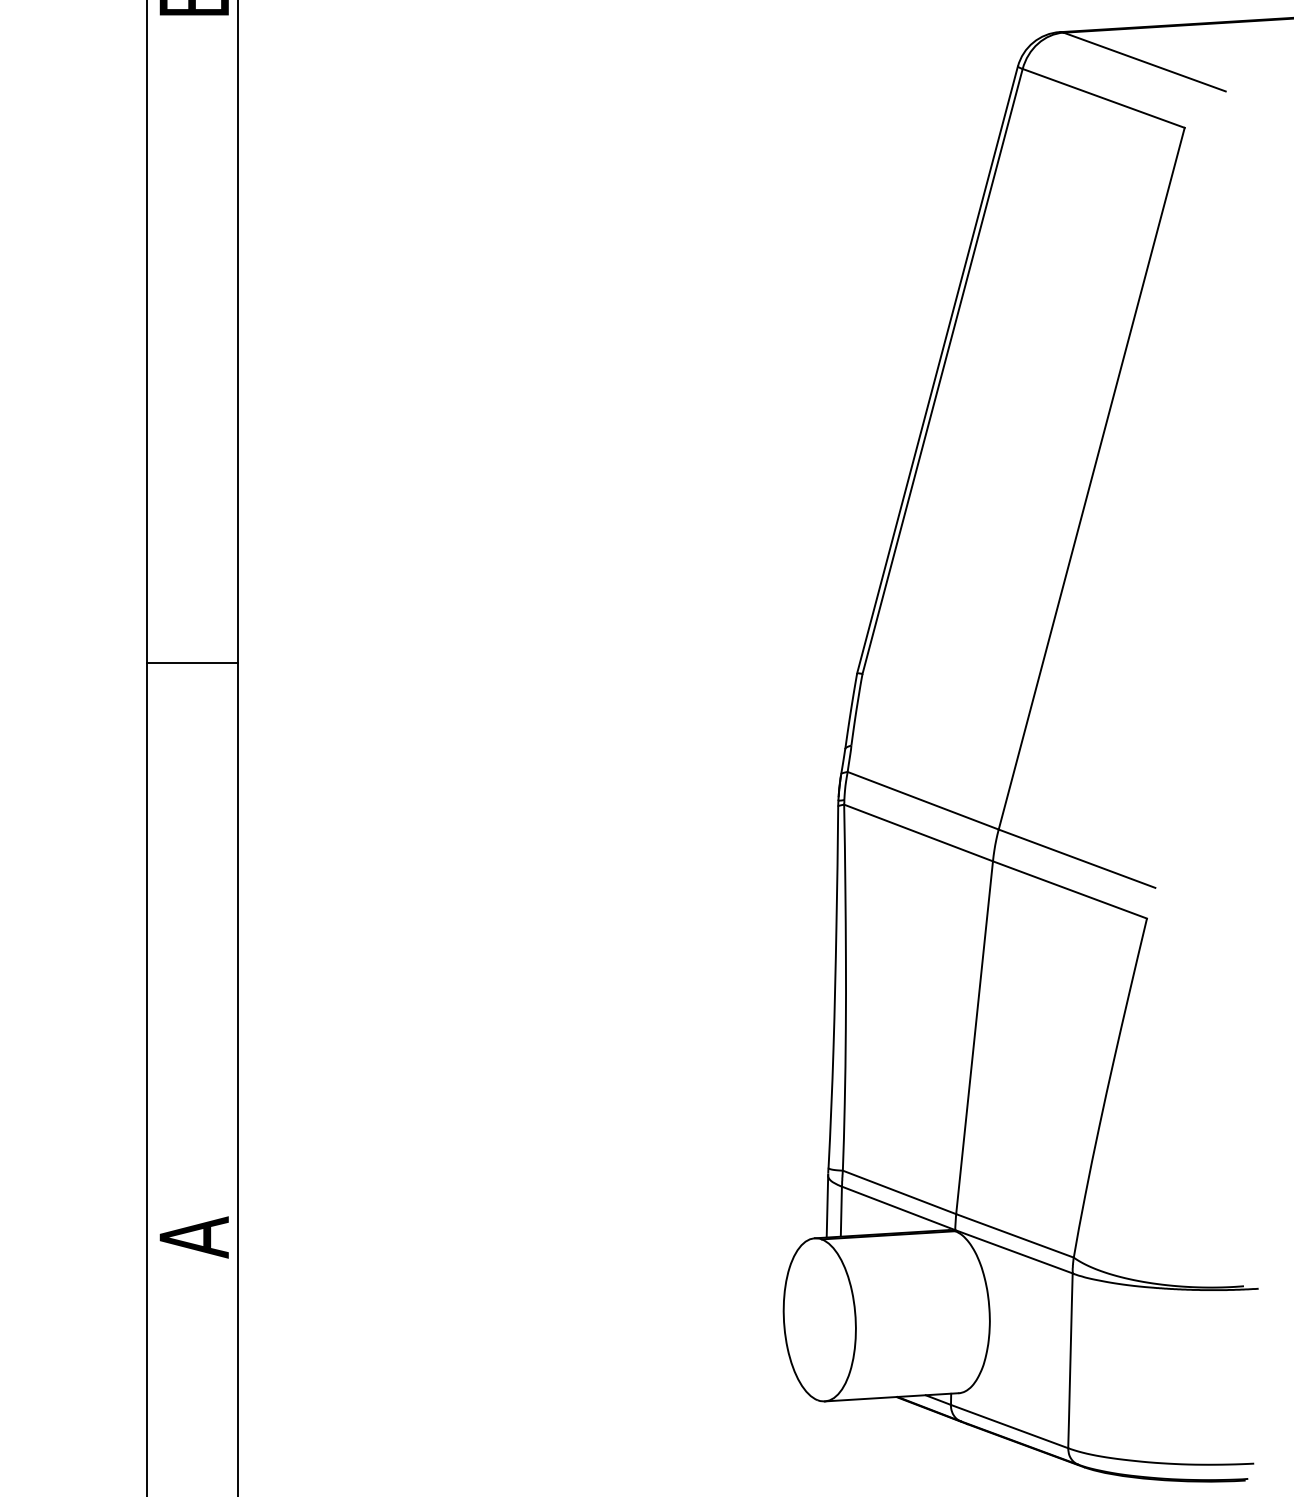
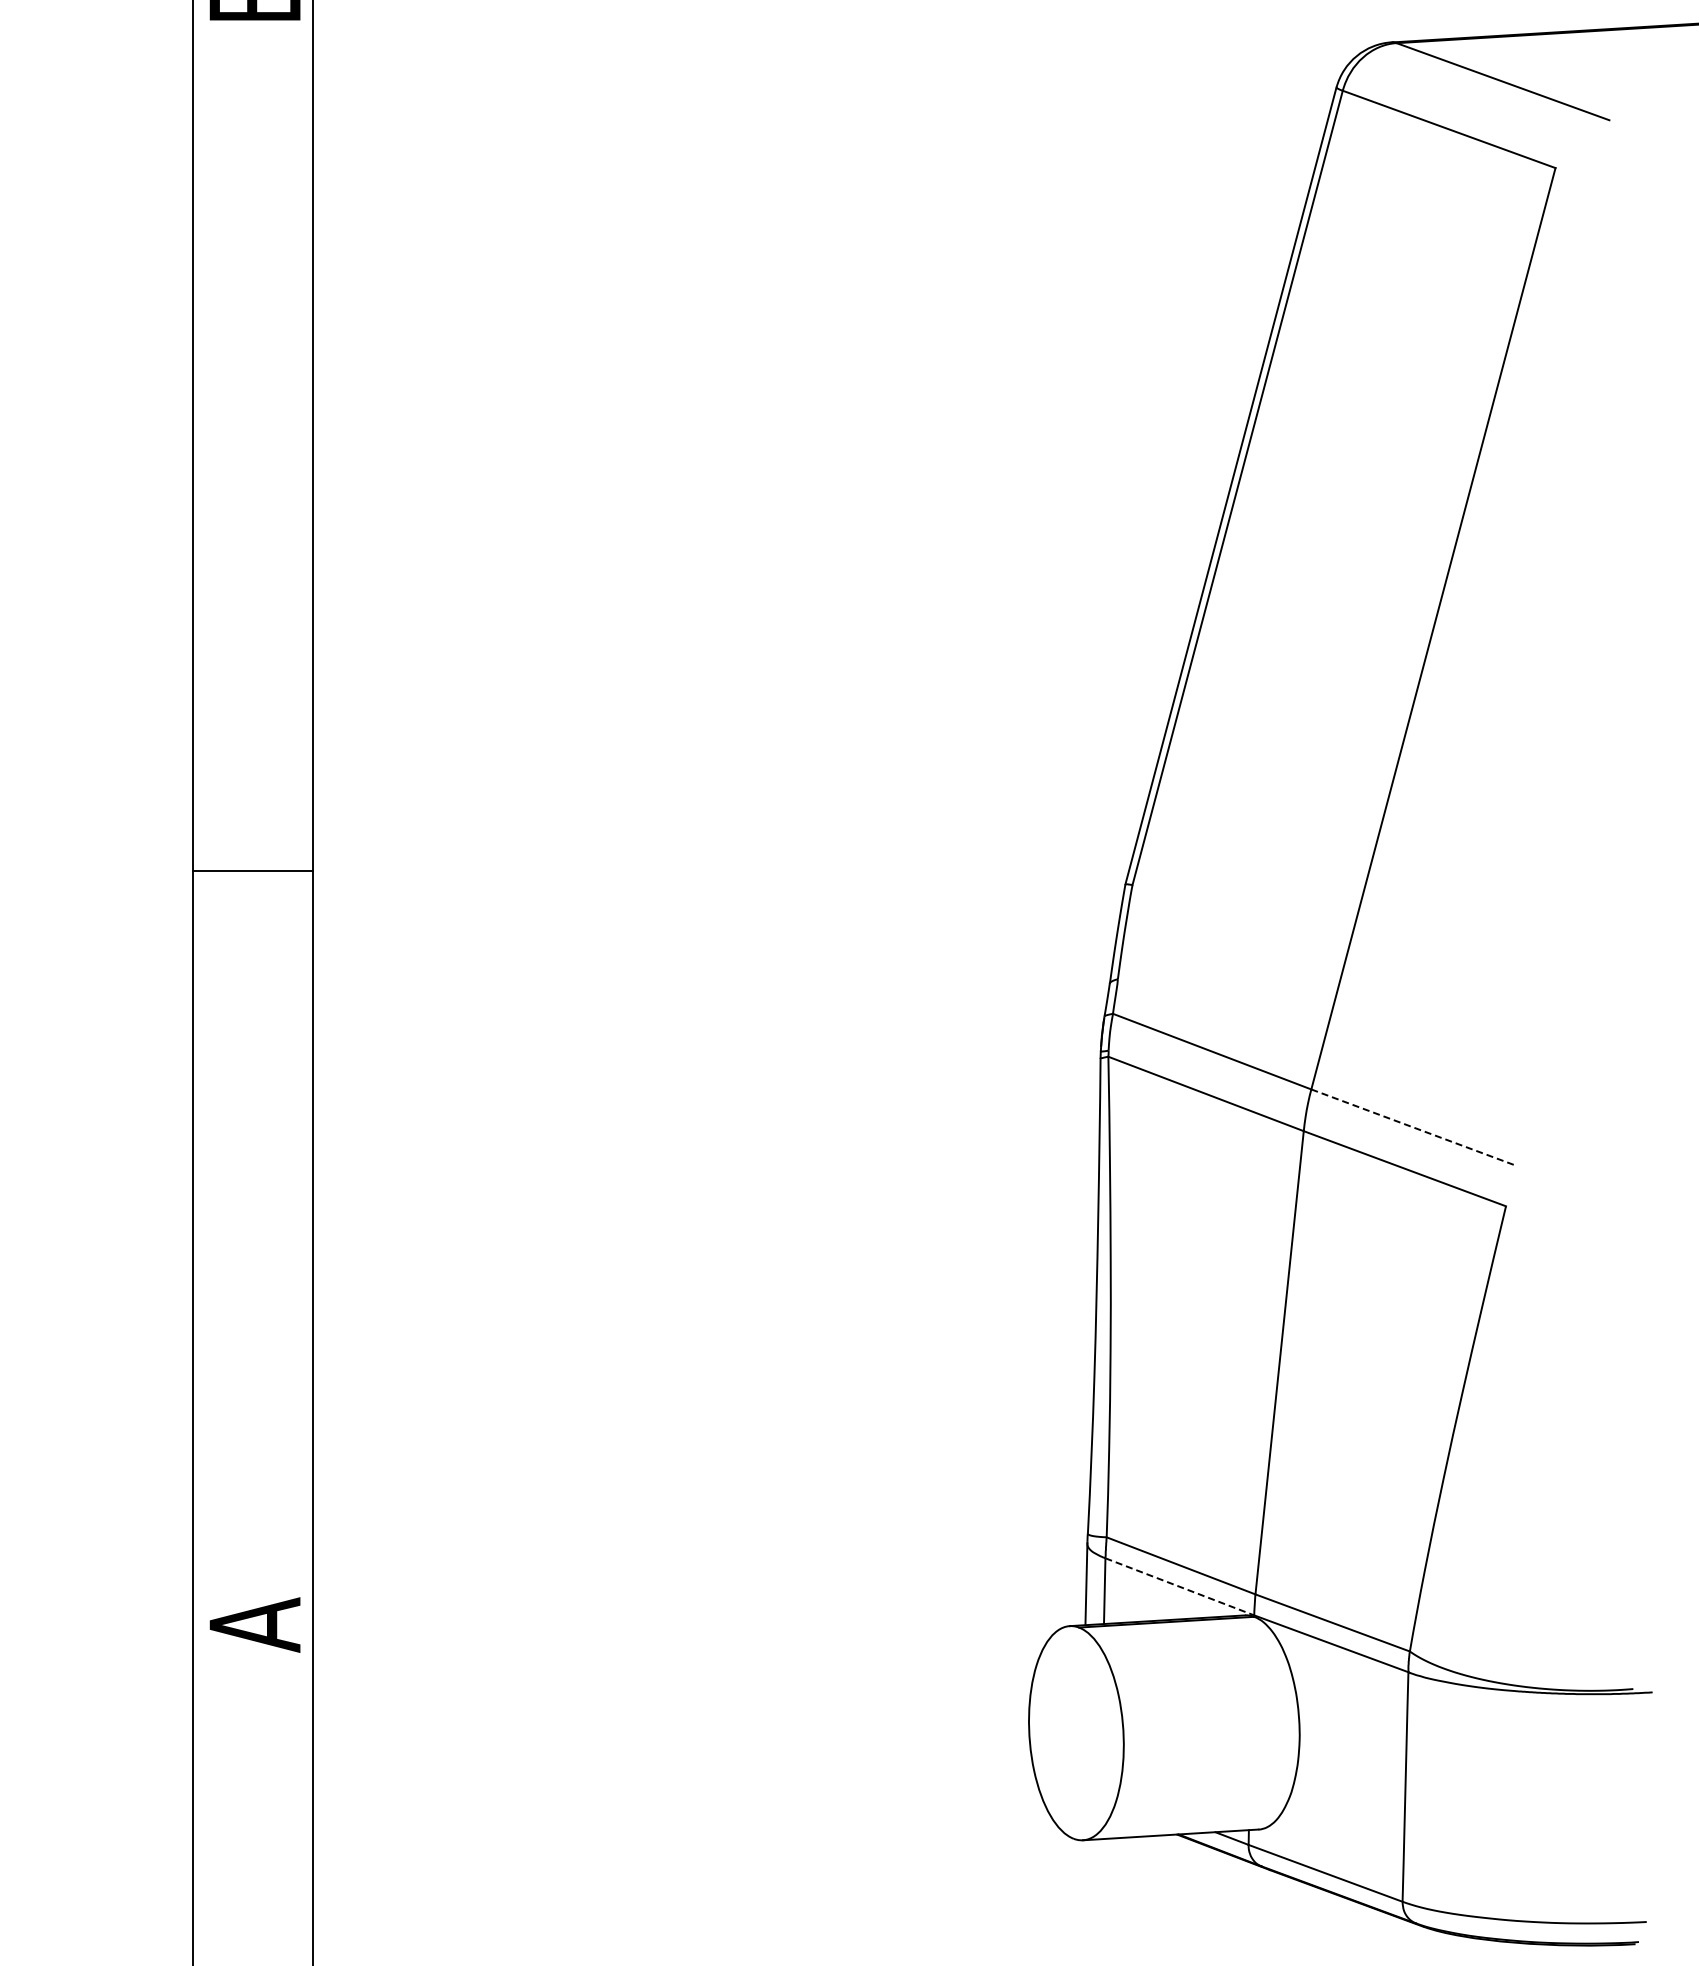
line: (1077, 858) -> (1414, 1127), solid -> dashed
line: (898, 1208) -> (1179, 1586), solid -> dashed

